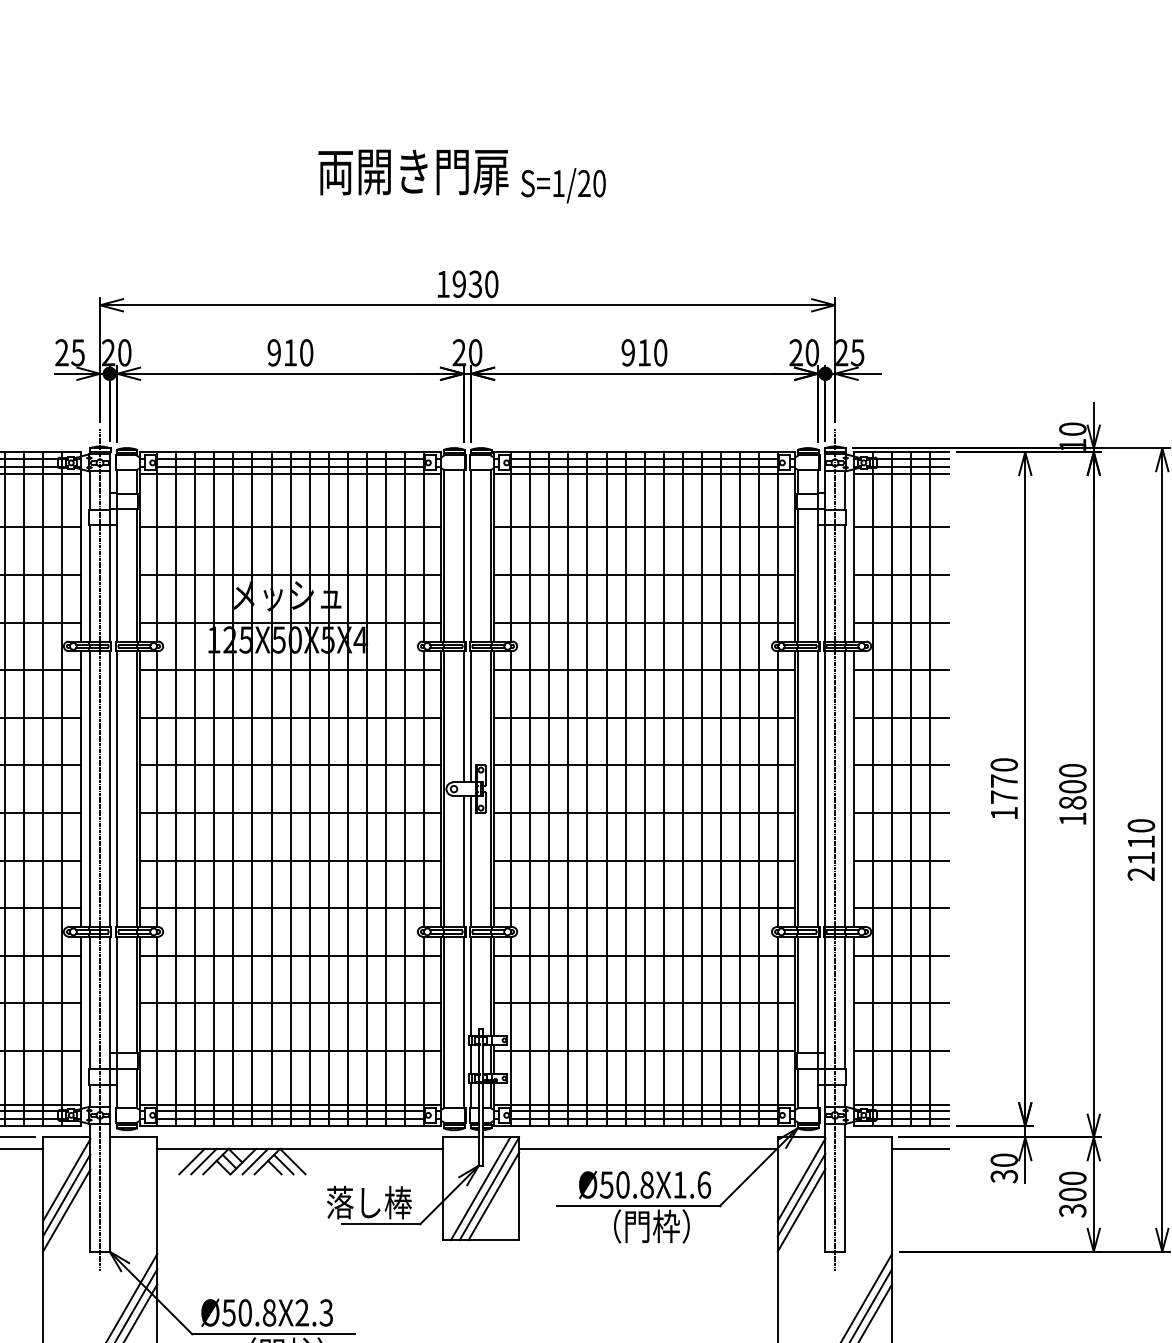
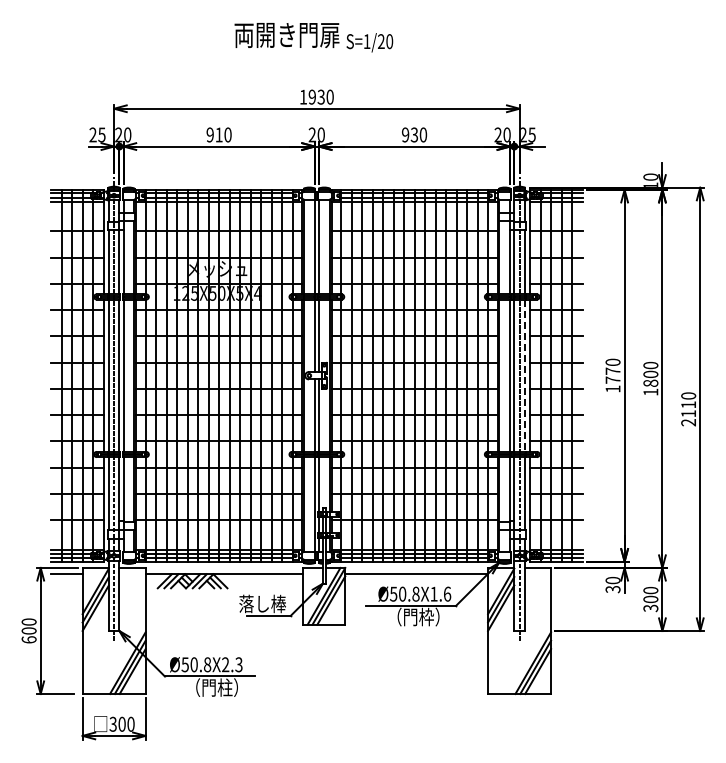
text: (644, 351) -> (414, 134), 910 -> 930
line: (845, 790) -> (525, 376), solid -> dashed
line: (919, 1149) -> (566, 574), removed

